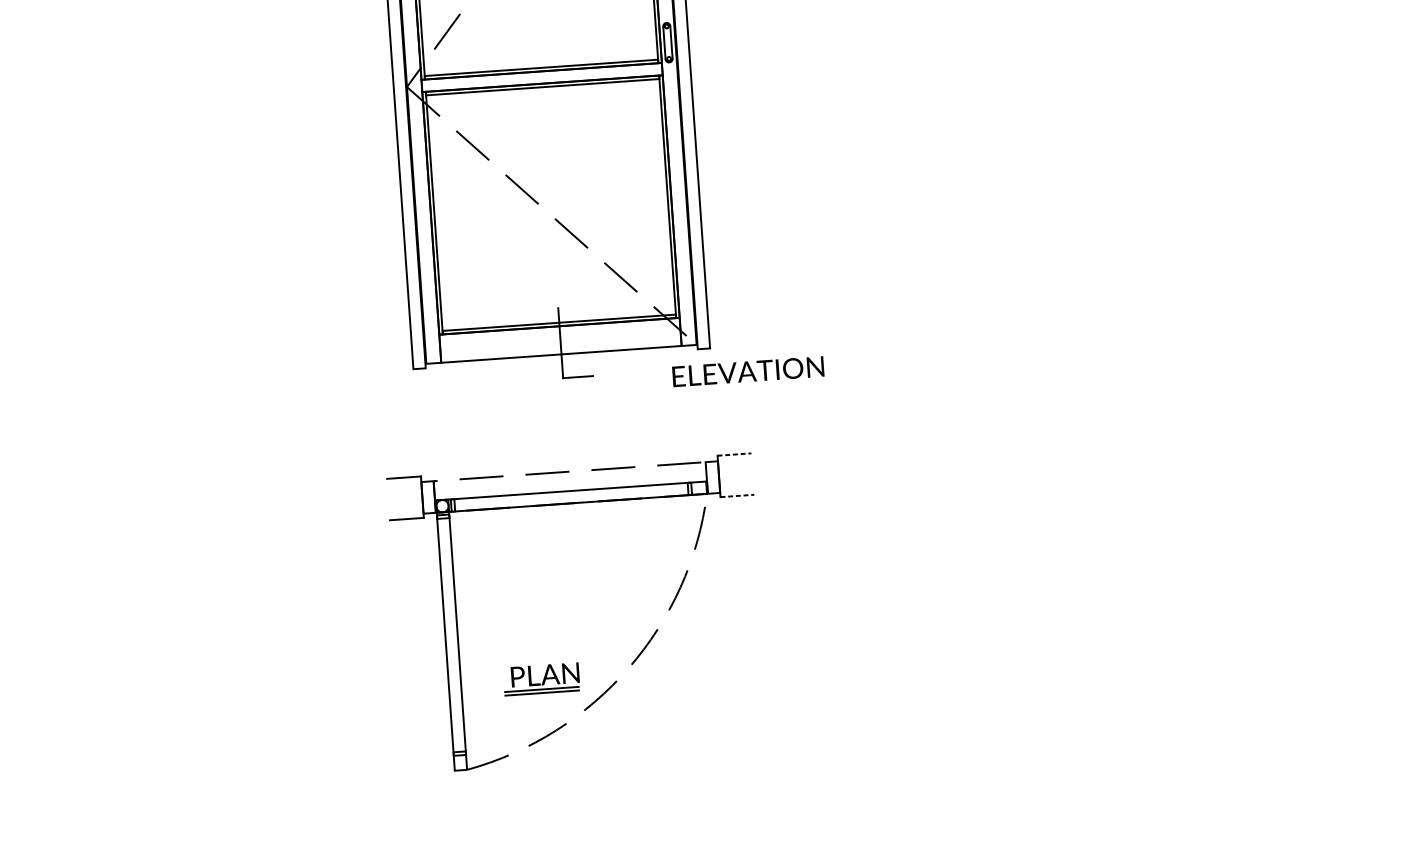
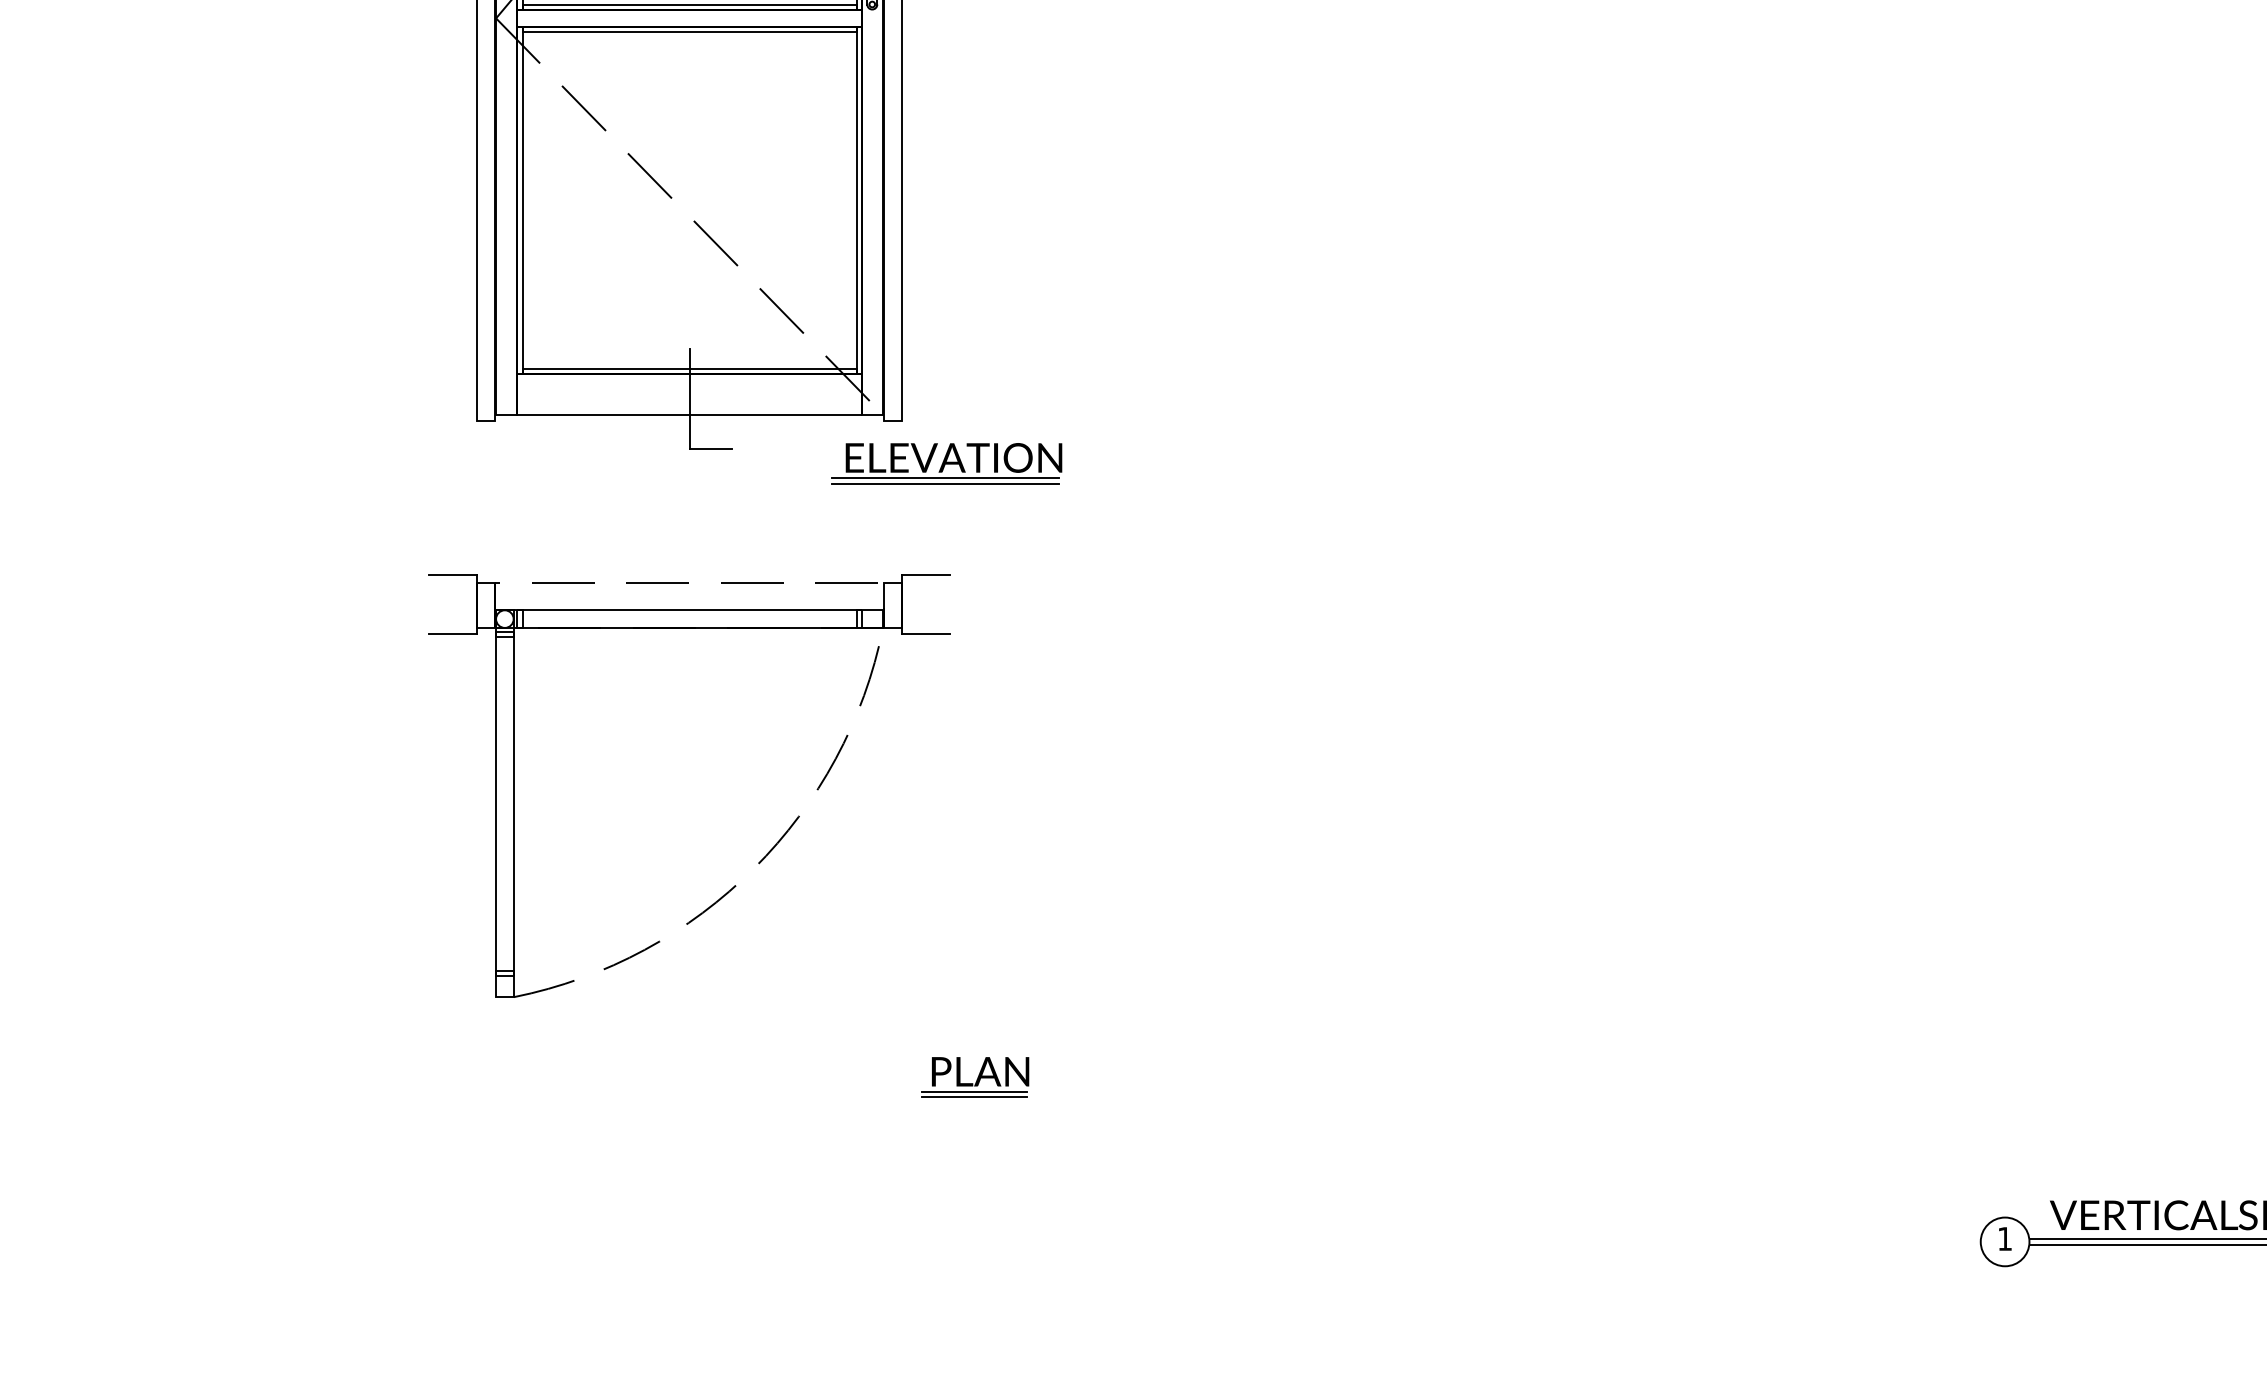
line: (743, 386) -> (945, 478), added
line: (743, 389) -> (945, 483), added
line: (734, 454) -> (926, 574), dashed -> solid
line: (737, 495) -> (926, 633), dashed -> solid
part: (542, 679) -> (975, 1077), moved

